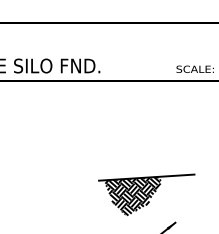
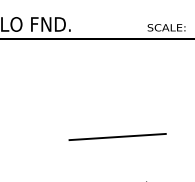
hatch: (132, 196) -> (103, 156), removed

